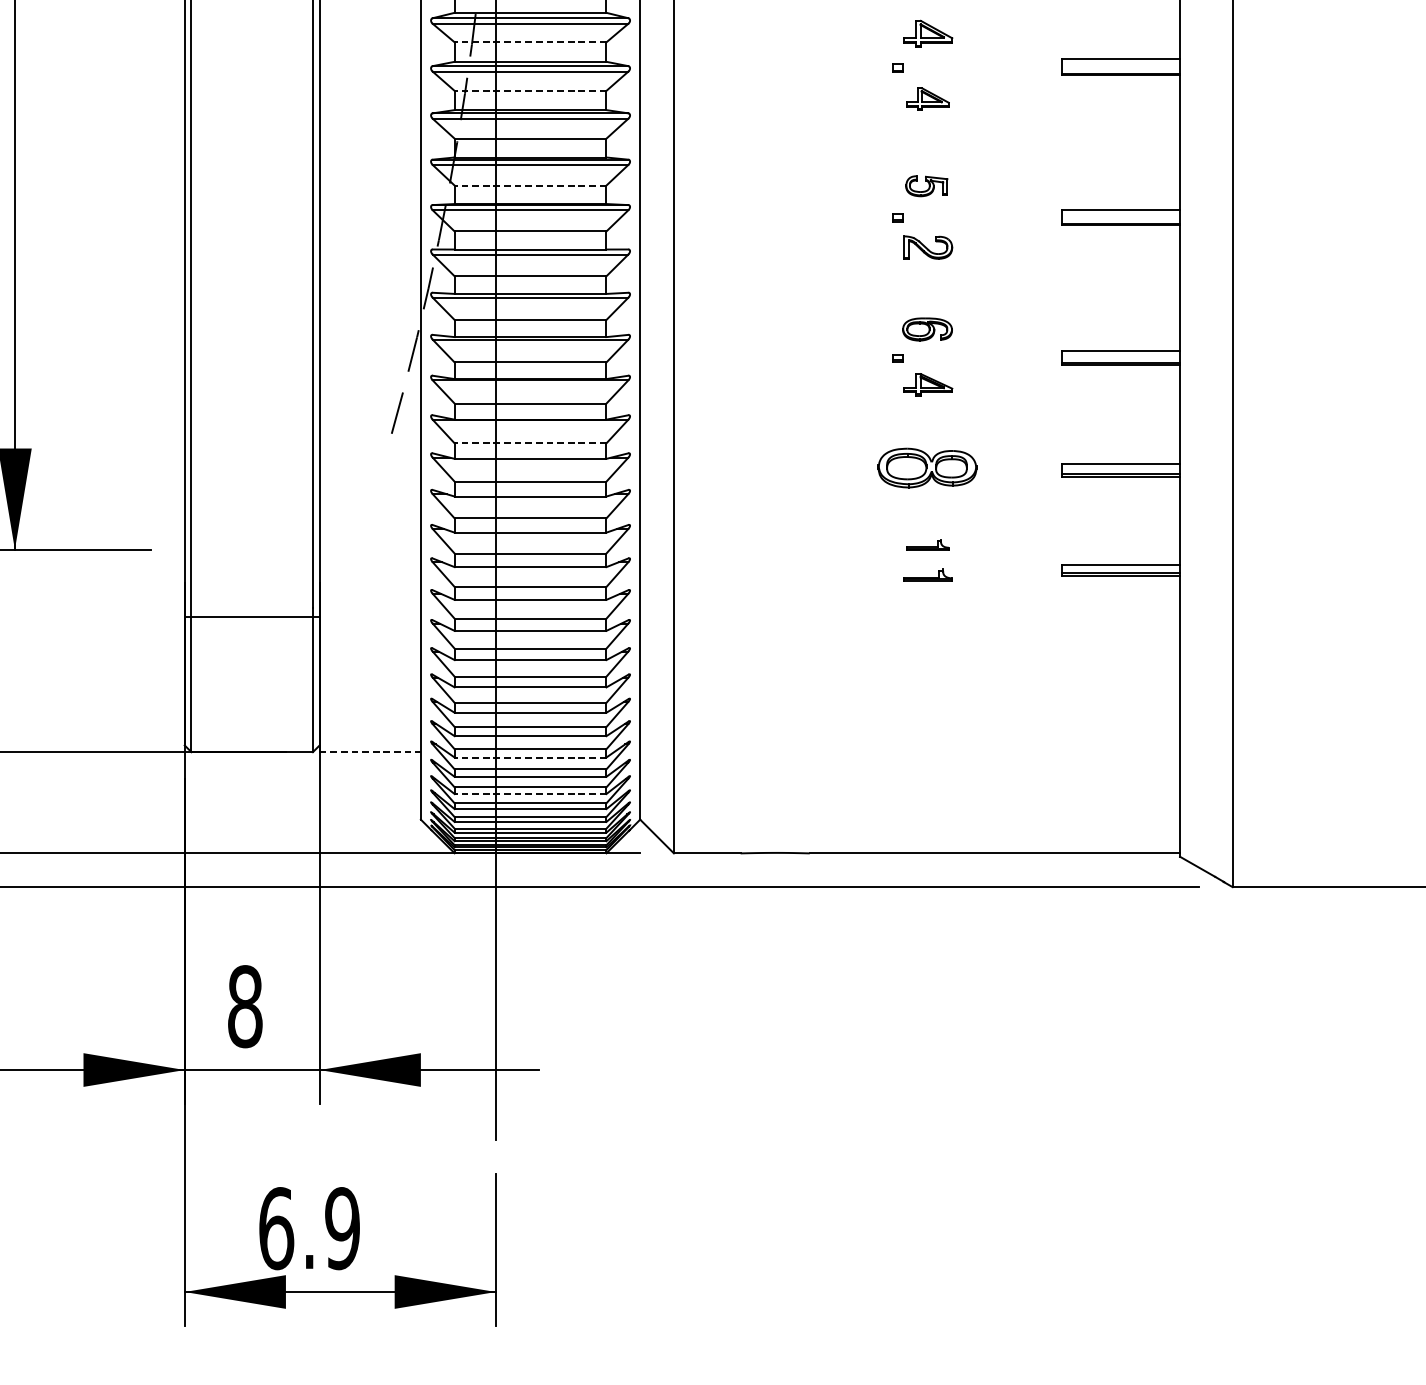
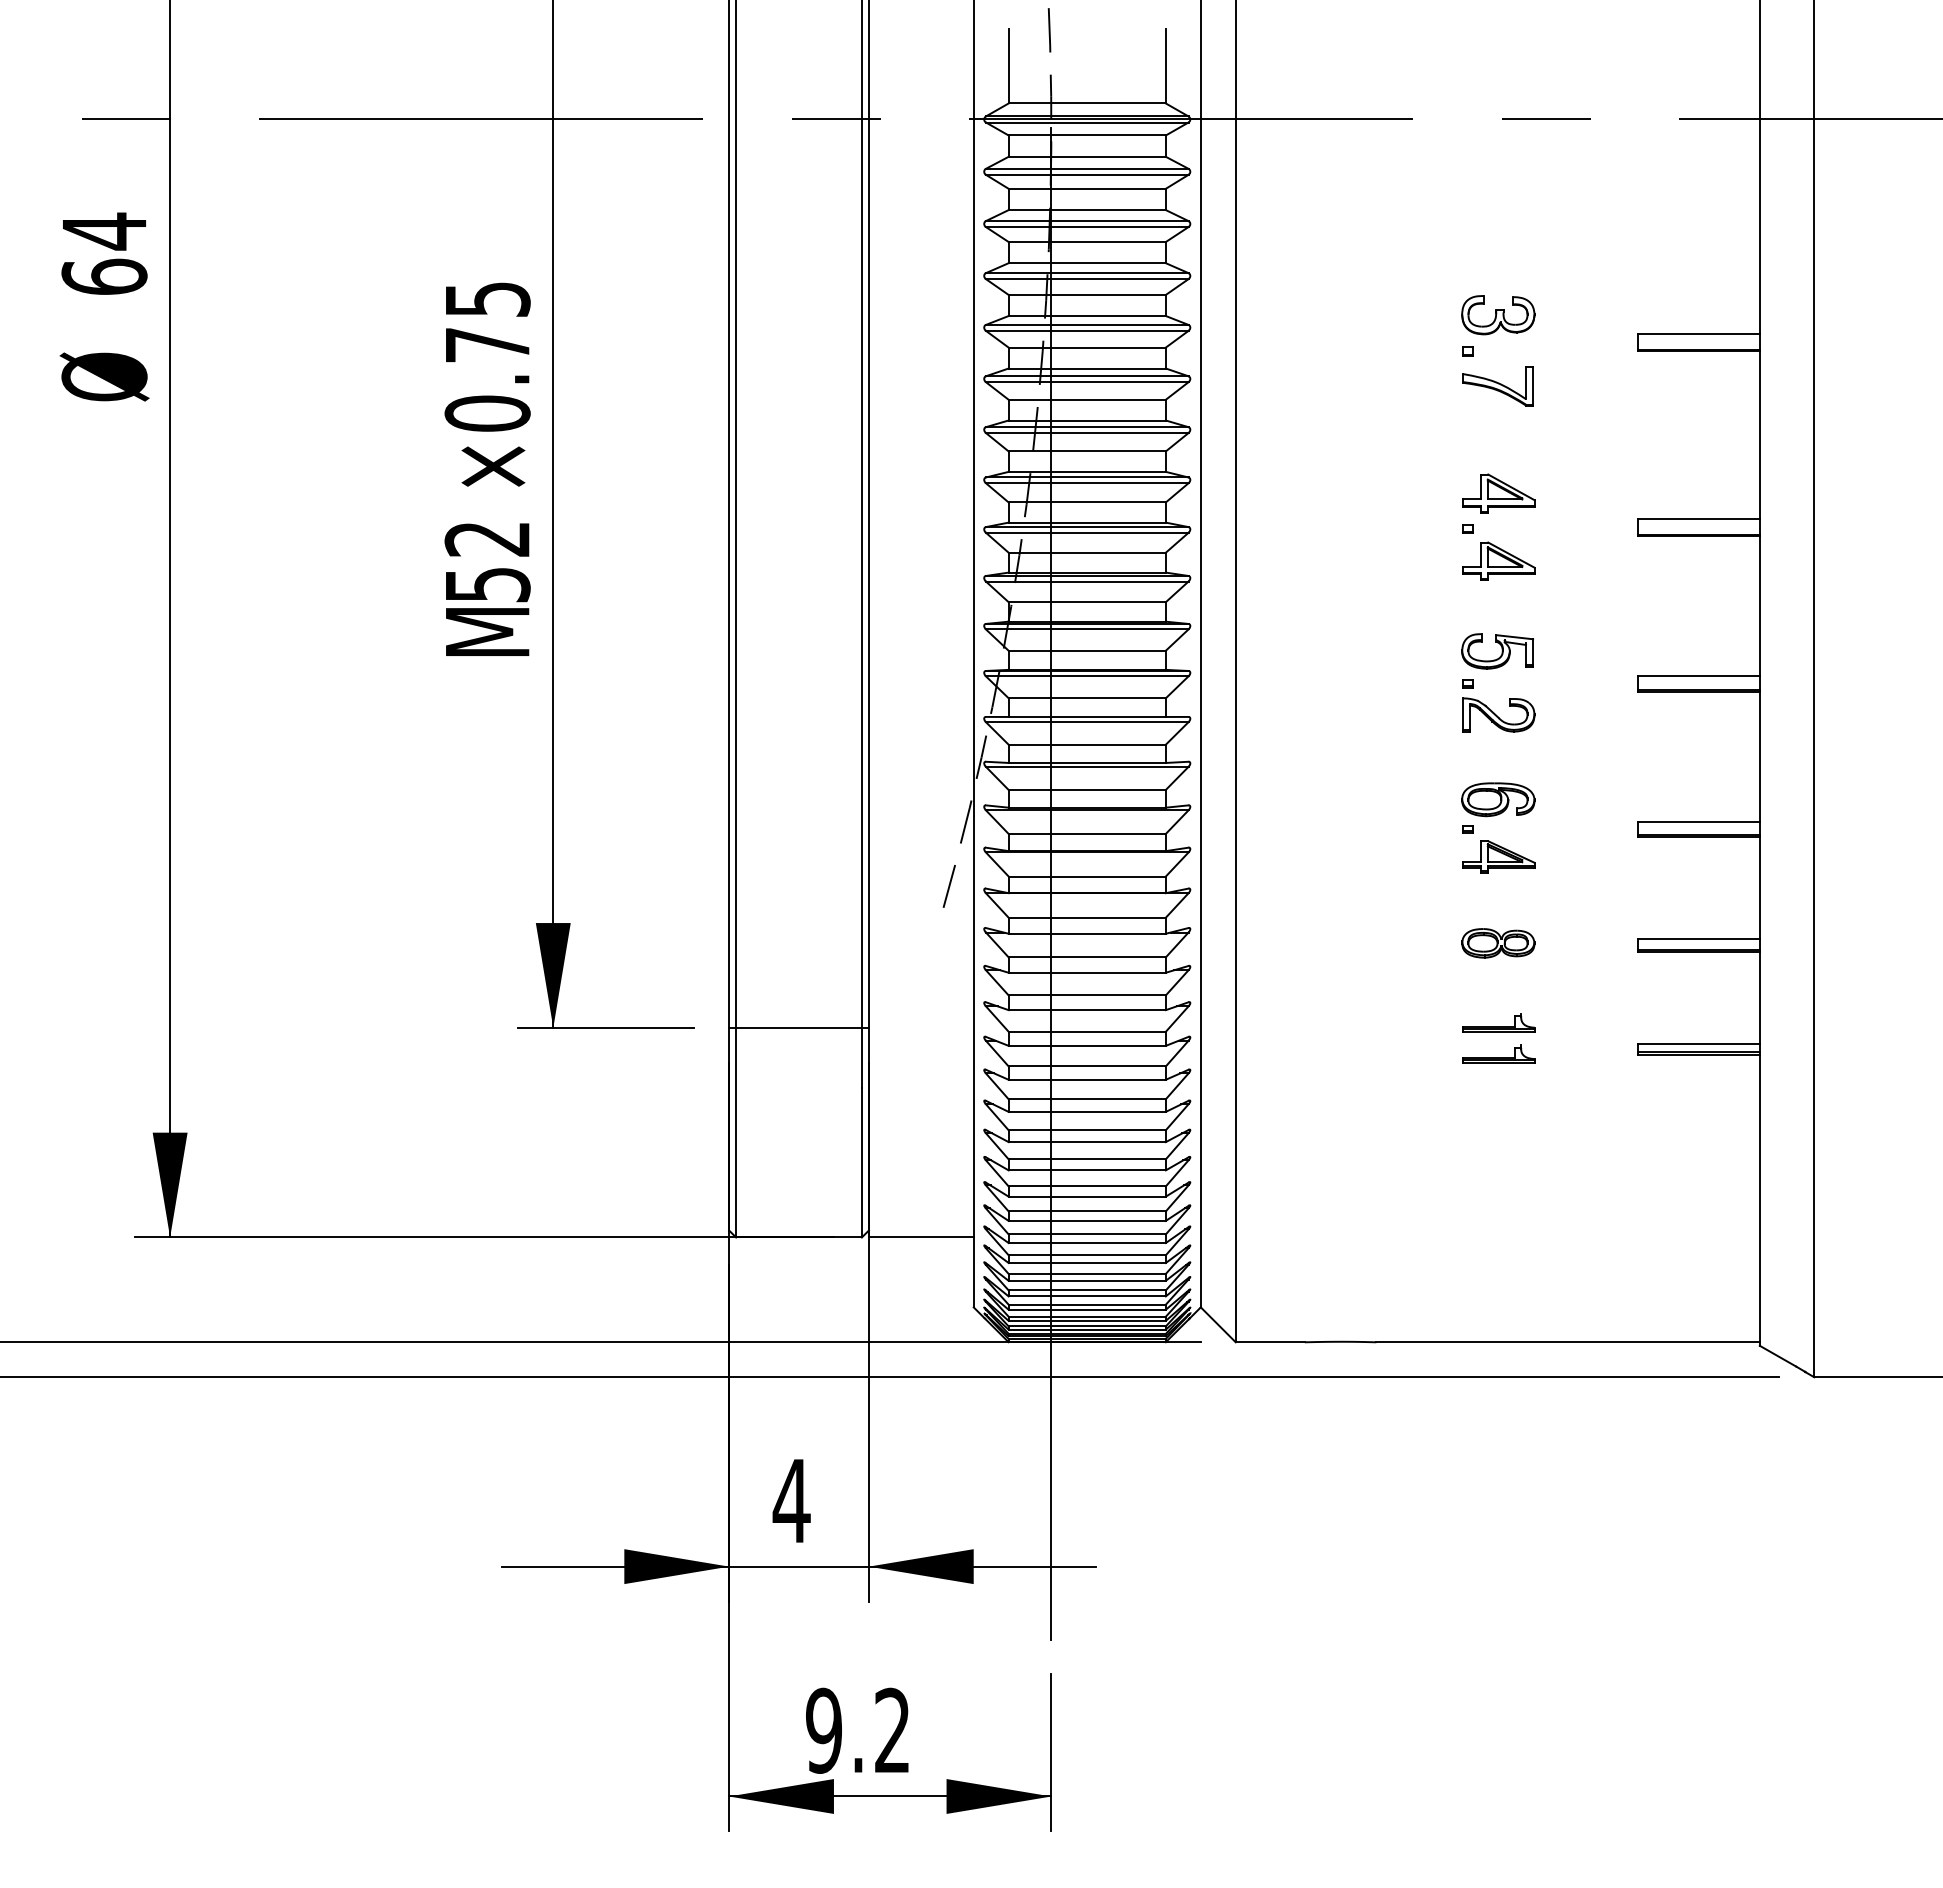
part: (927, 33) -> (1498, 493), size x1.43
line: (530, 42) -> (1087, 502), dashed -> solid
line: (530, 90) -> (1087, 552), dashed -> solid
part: (927, 98) -> (1498, 560), size x1.67
line: (530, 185) -> (1087, 650), dashed -> solid
part: (926, 186) -> (1497, 651), size x1.67
part: (927, 247) -> (1498, 714), size x1.43
part: (927, 329) -> (1498, 799), size x1.43
part: (927, 384) -> (1498, 856), size x1.43
line: (530, 443) -> (1087, 917), dashed -> solid
part: (927, 468) -> (1498, 943), size x0.71
part: (927, 544) -> (1498, 1022), size x1.67
part: (927, 574) -> (1498, 1053), size x1.43
line: (251, 616) -> (798, 1027), moved
line: (370, 752) -> (921, 1237), dashed -> solid
line: (530, 757) -> (1087, 1243), dashed -> solid
line: (530, 793) -> (1087, 1280), dashed -> solid
text: (244, 1007) -> (791, 1501), 8 -> 4
text: (309, 1228) -> (858, 1730), 6.9 -> 9.2

